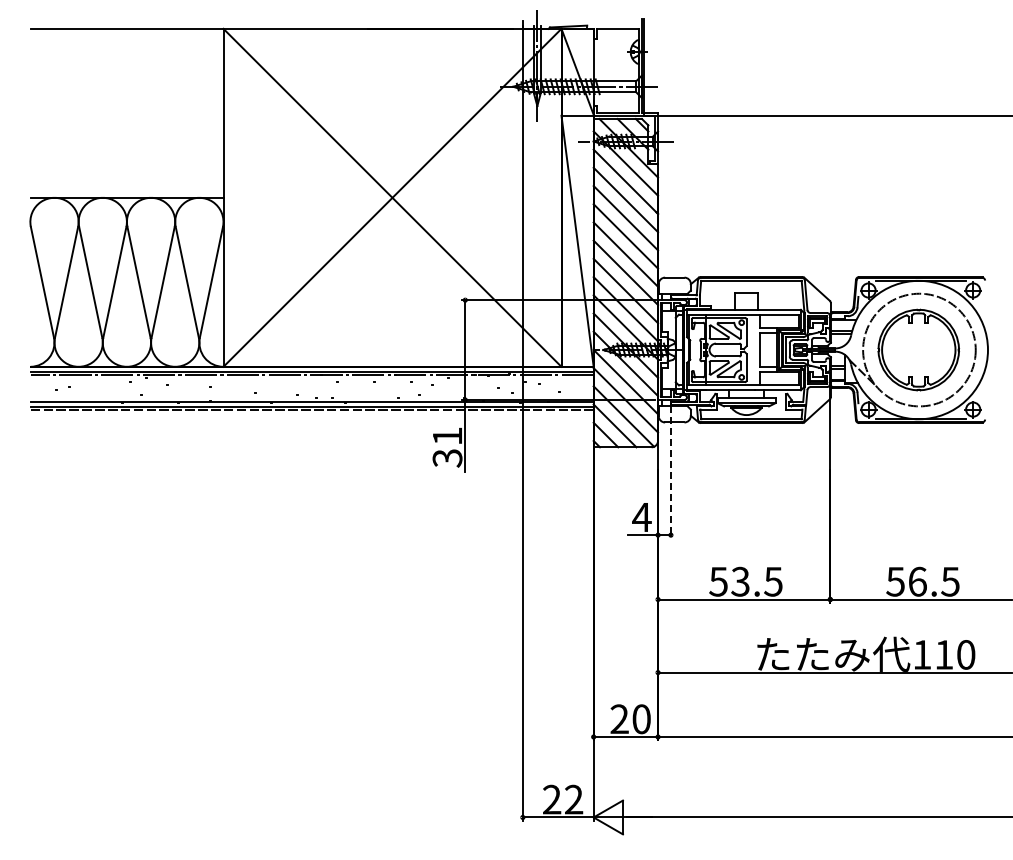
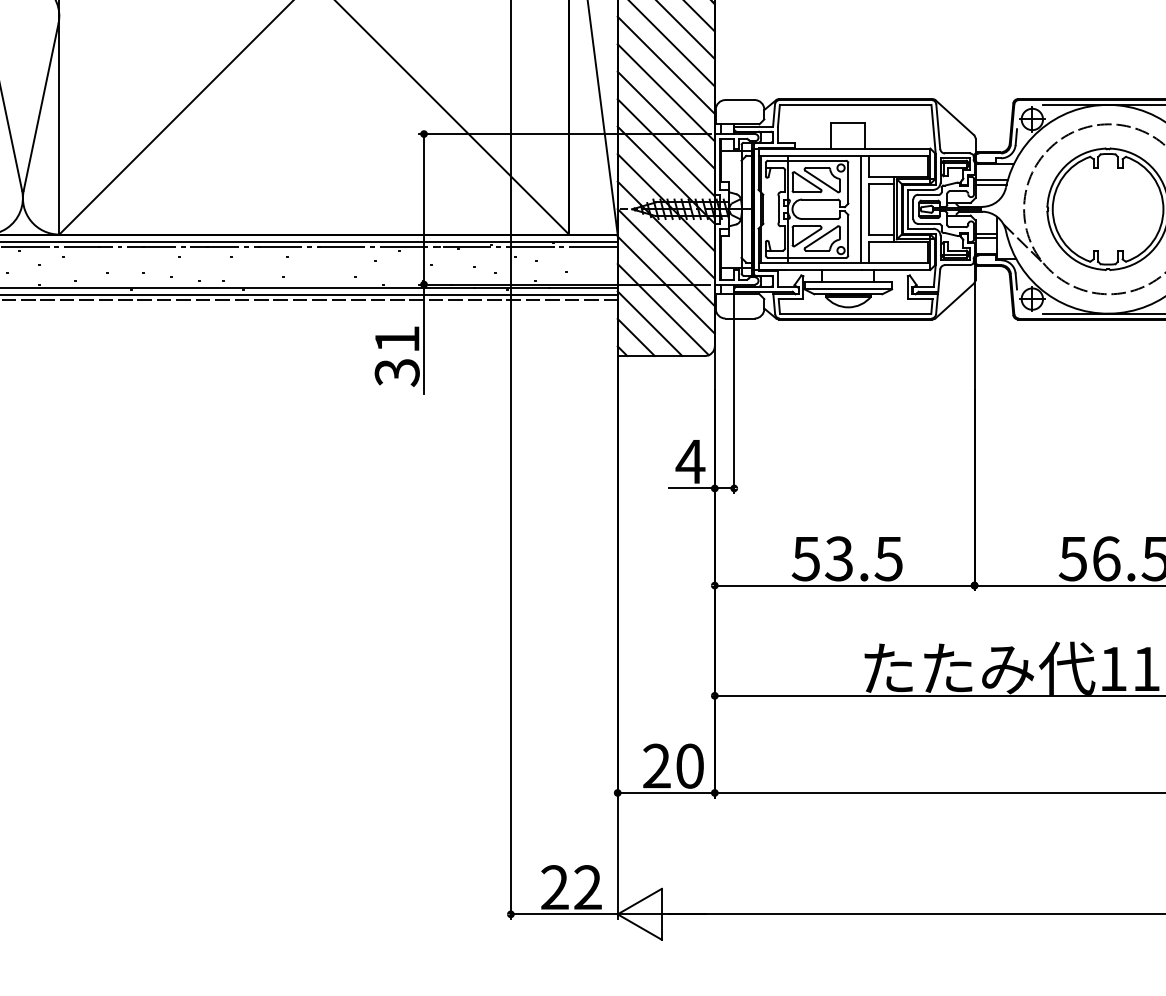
line: (755, 349) -> (861, 208), added
line: (670, 472) -> (733, 393), dashed -> solid

